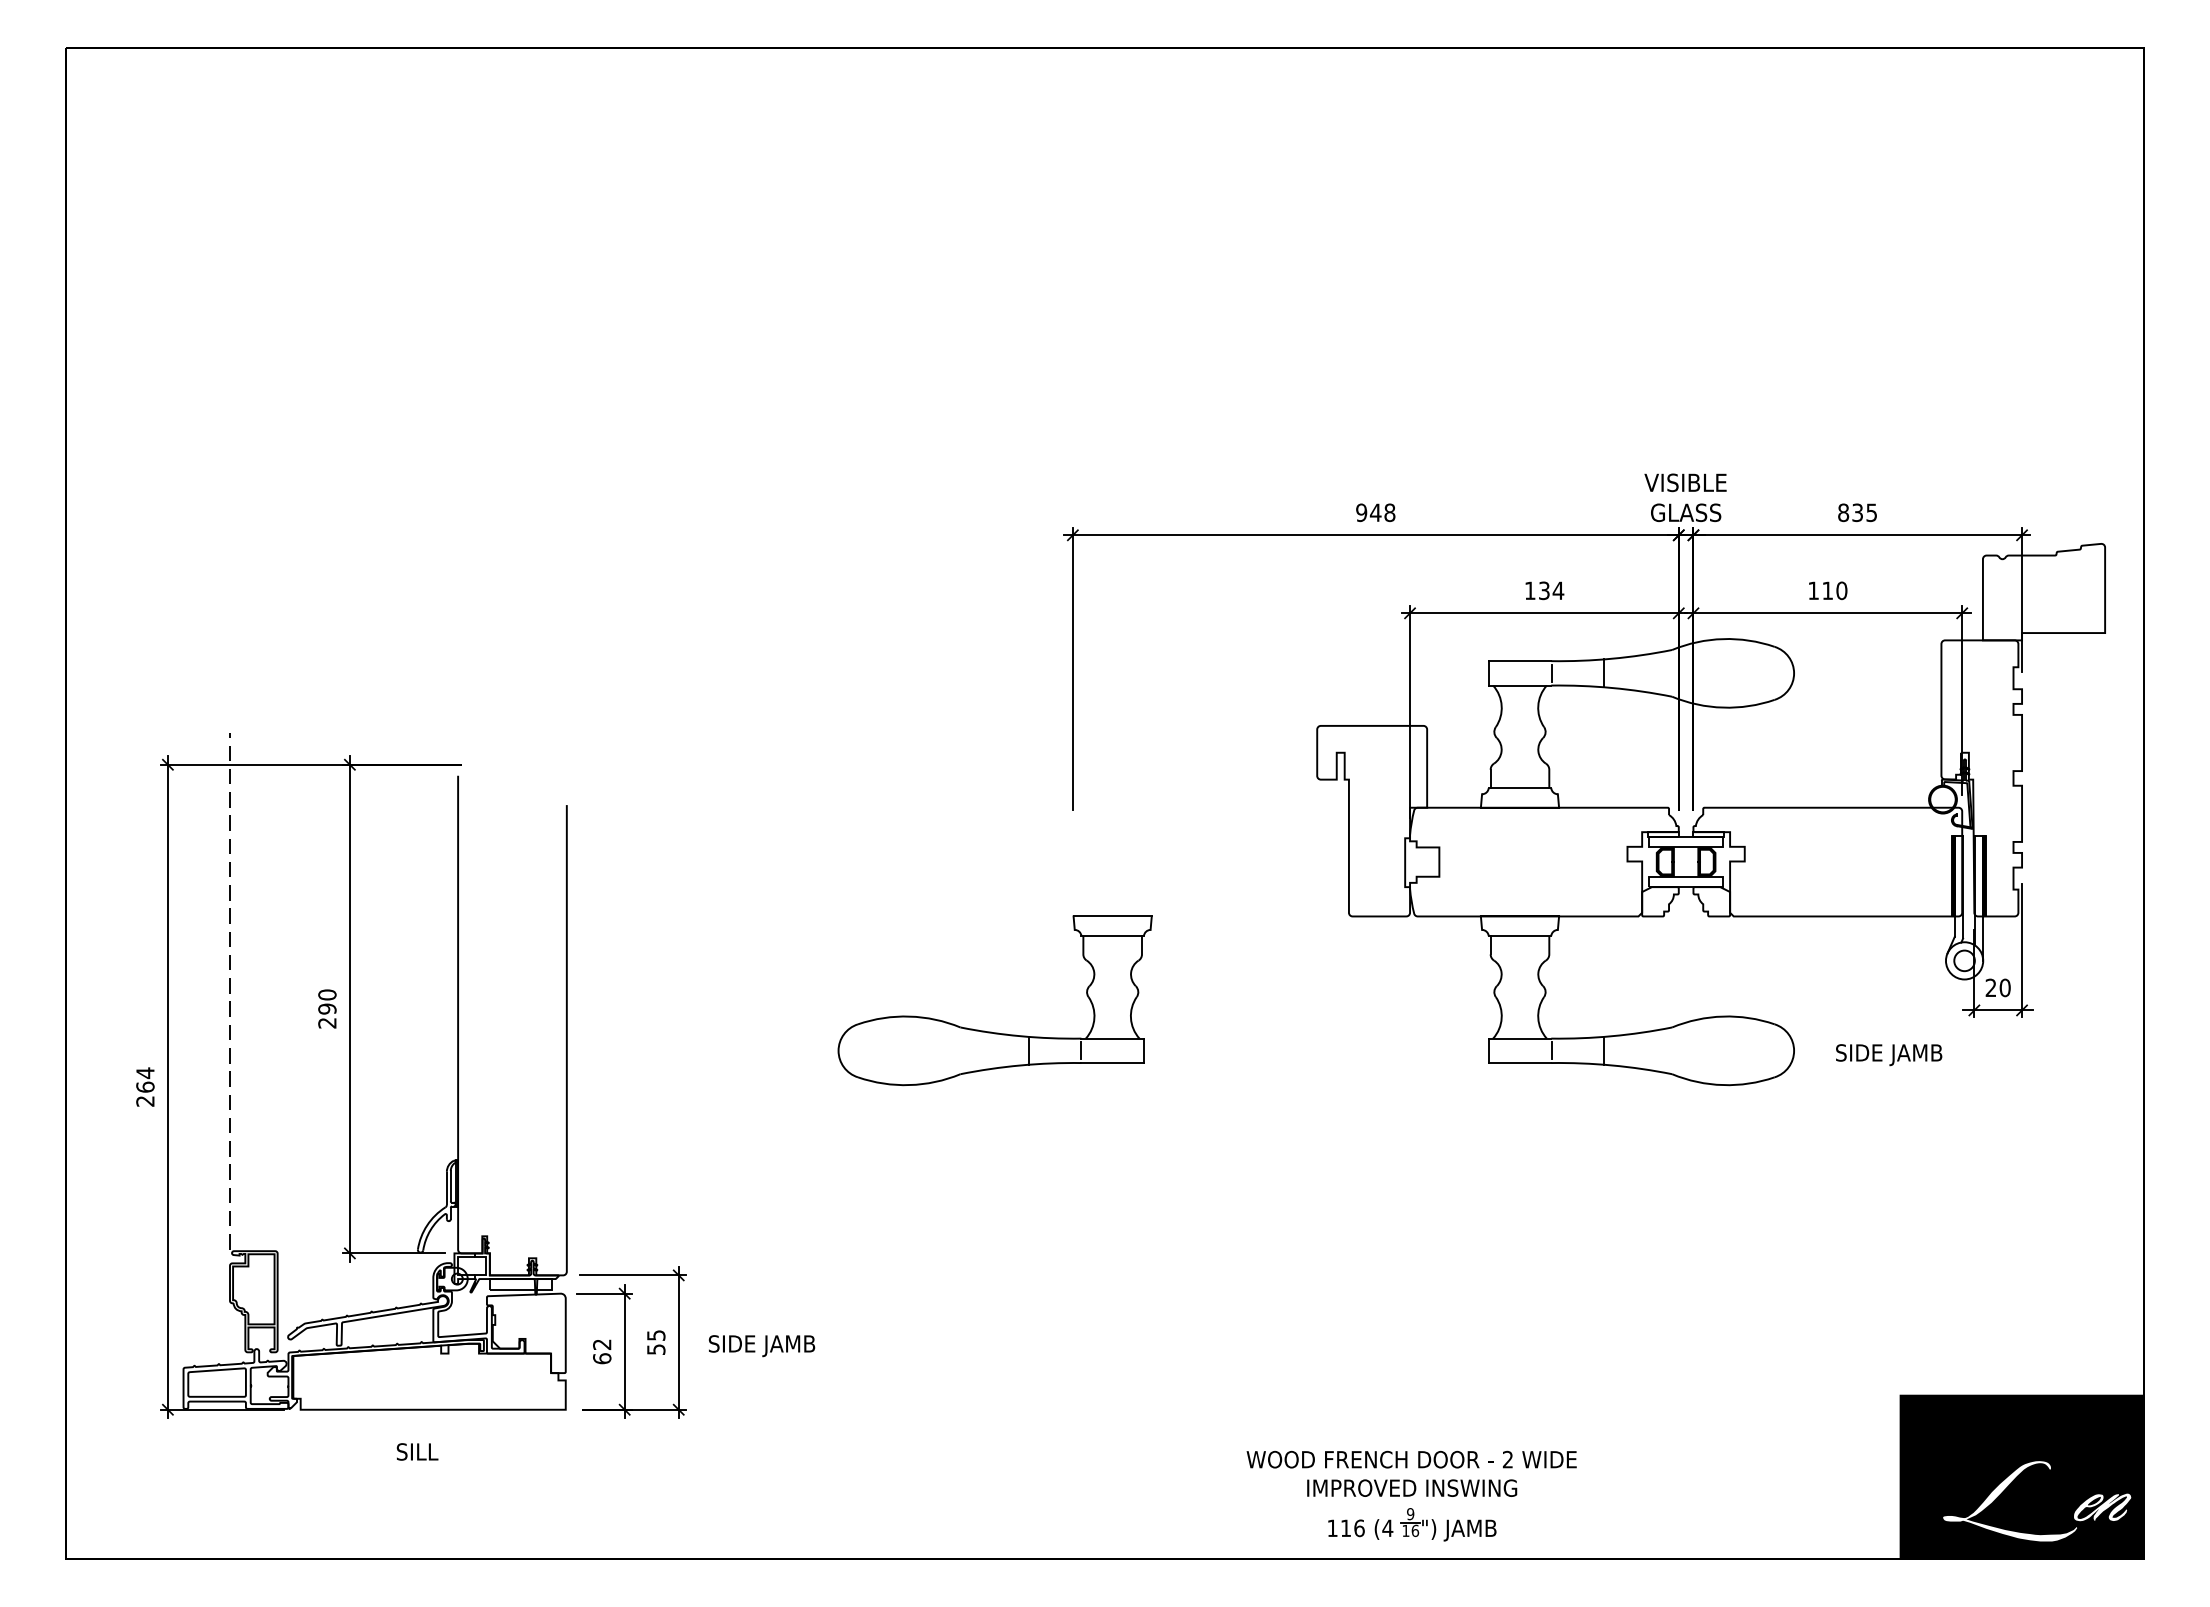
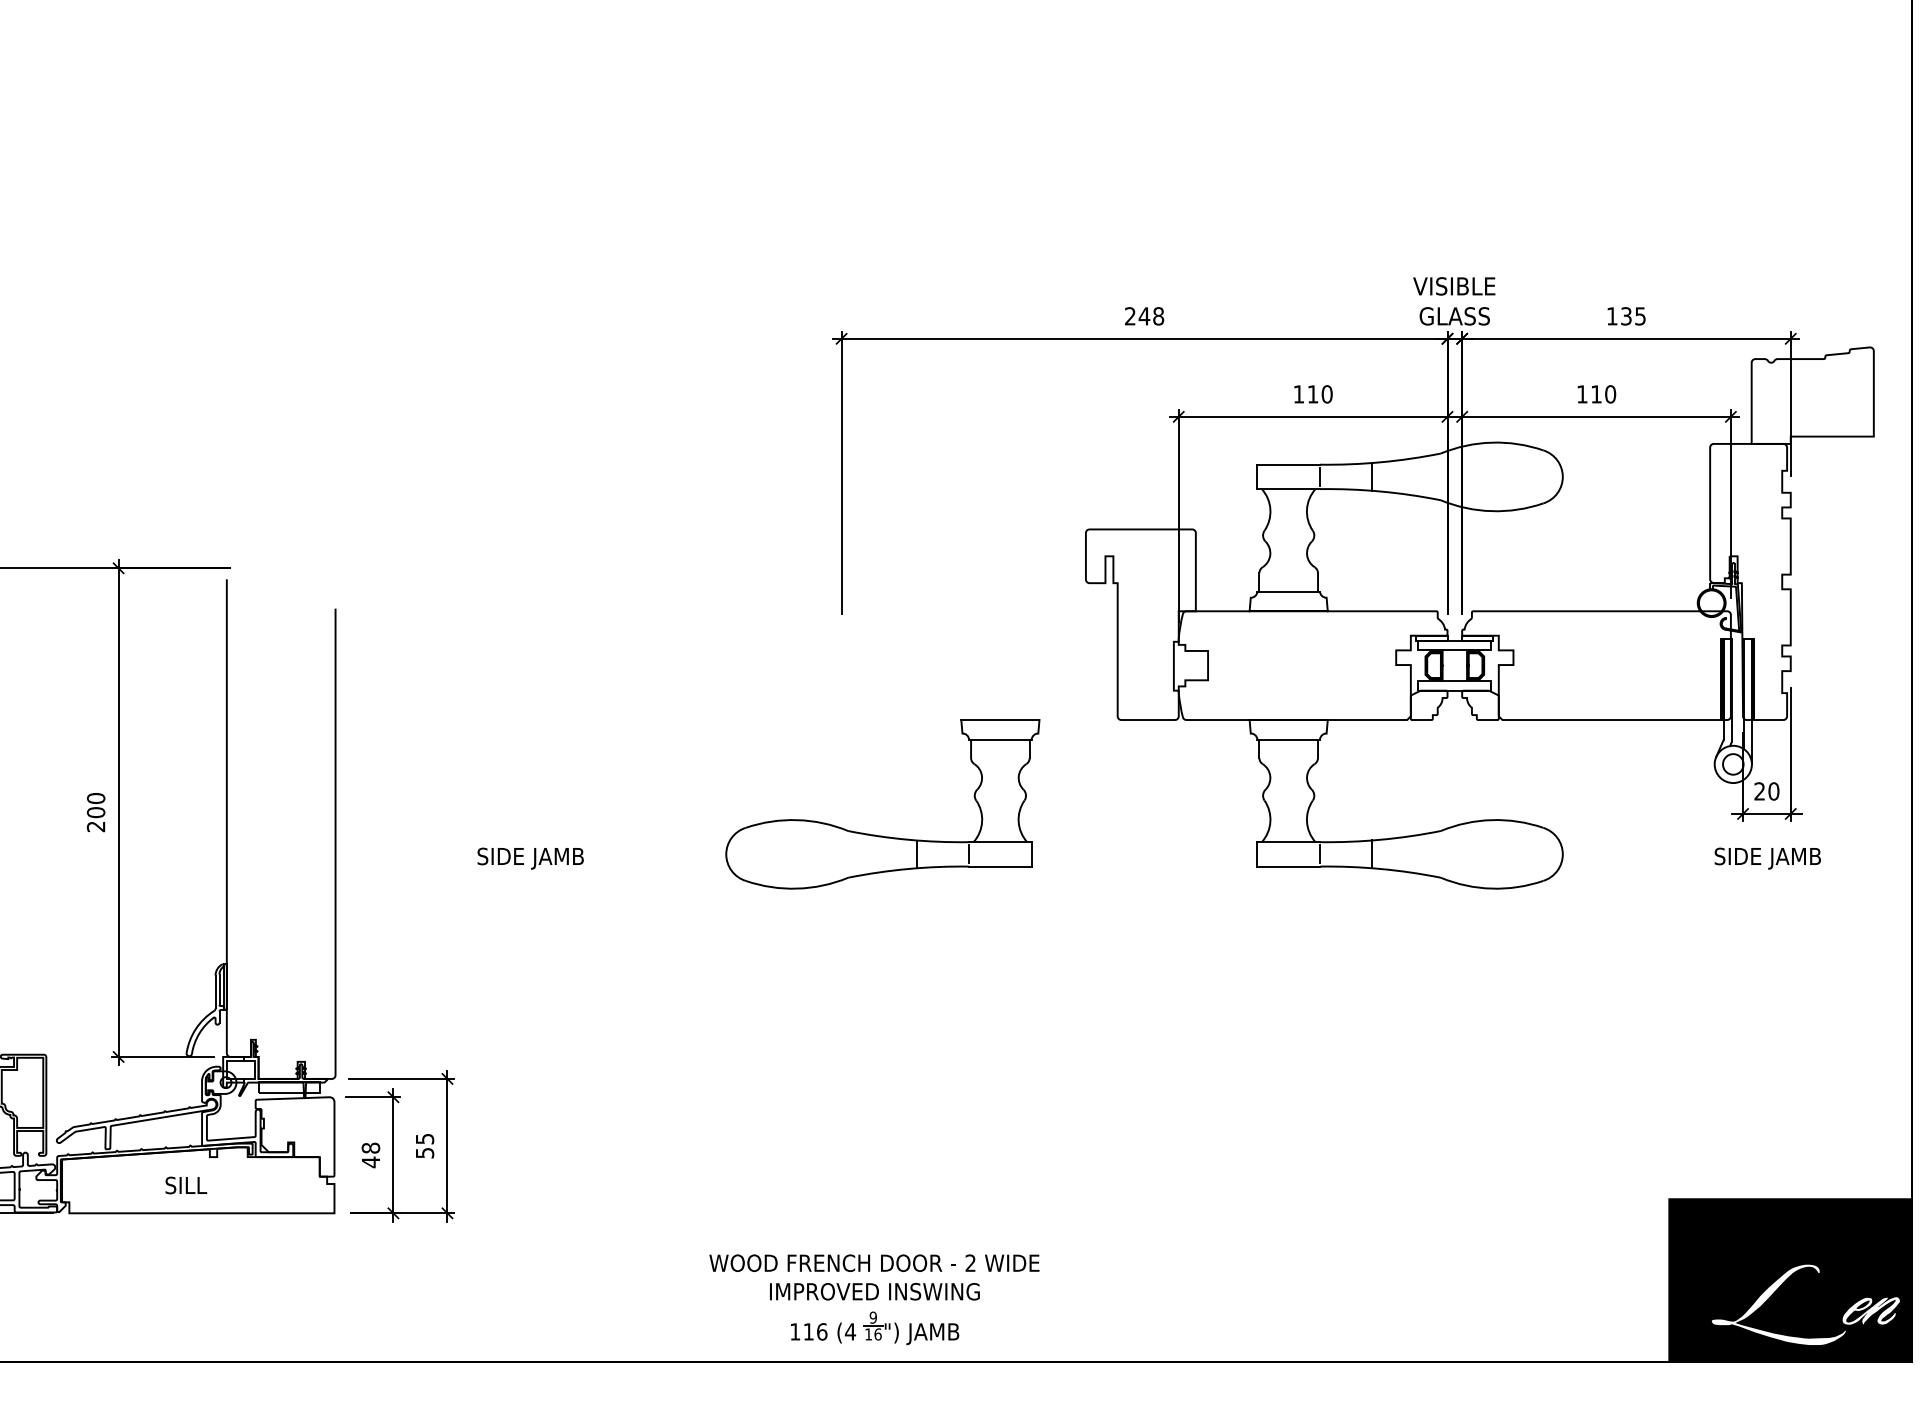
text: (1361, 512) -> (1130, 316), 948 -> 248
text: (1843, 512) -> (1612, 316), 835 -> 135
text: (1551, 590) -> (1320, 394), 134 -> 110
text: (327, 1008) -> (96, 812), 290 -> 200
part: (991, 1031) -> (879, 835), moved
text: (1889, 1055) -> (1768, 859), moved
text: (762, 1346) -> (531, 859), moved
text: (602, 1351) -> (371, 1155), 62 -> 48
text: (417, 1451) -> (186, 1185), moved
part: (1411, 1495) -> (874, 1299), moved

